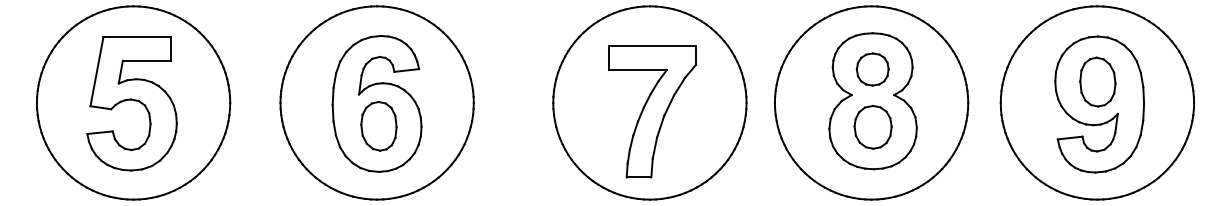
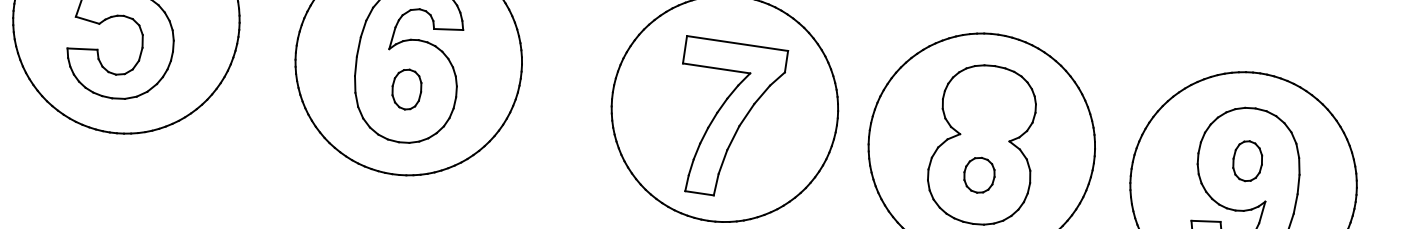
part: (872, 69) -> (988, 108), removed
part: (1097, 81) -> (1247, 160), size x0.7
part: (378, 126) -> (406, 89), size x0.7
part: (872, 127) -> (978, 175), size x0.7

